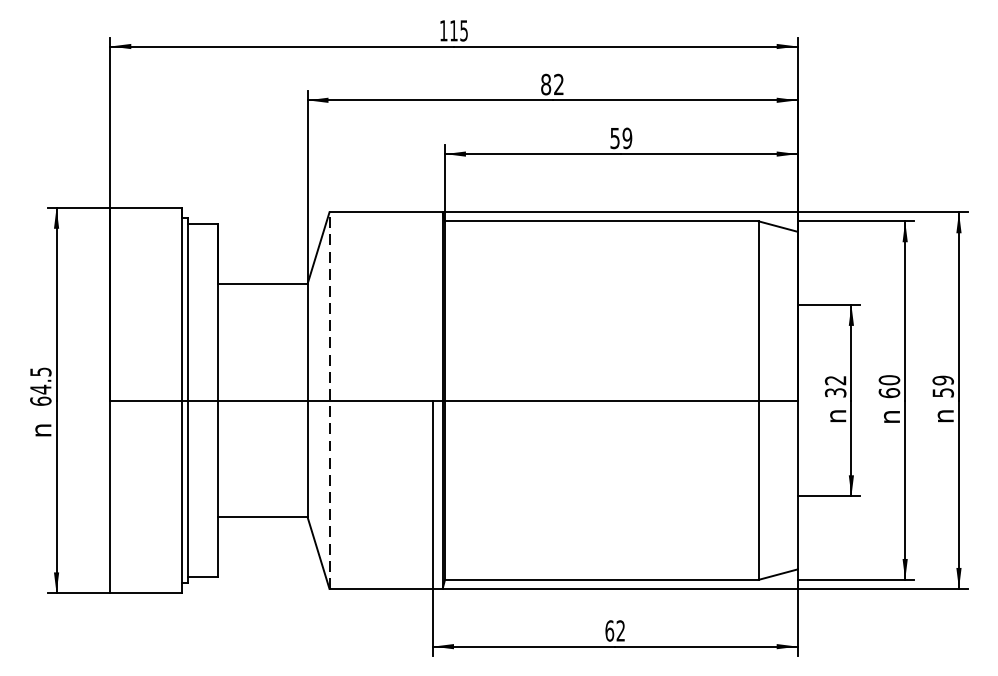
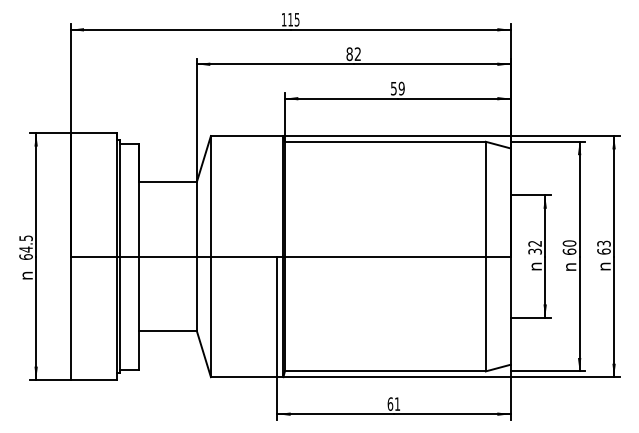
text: (942, 386) -> (603, 247), 59 -> 63
line: (328, 400) -> (210, 256), dashed -> solid
text: (619, 629) -> (396, 403), 62 -> 61

